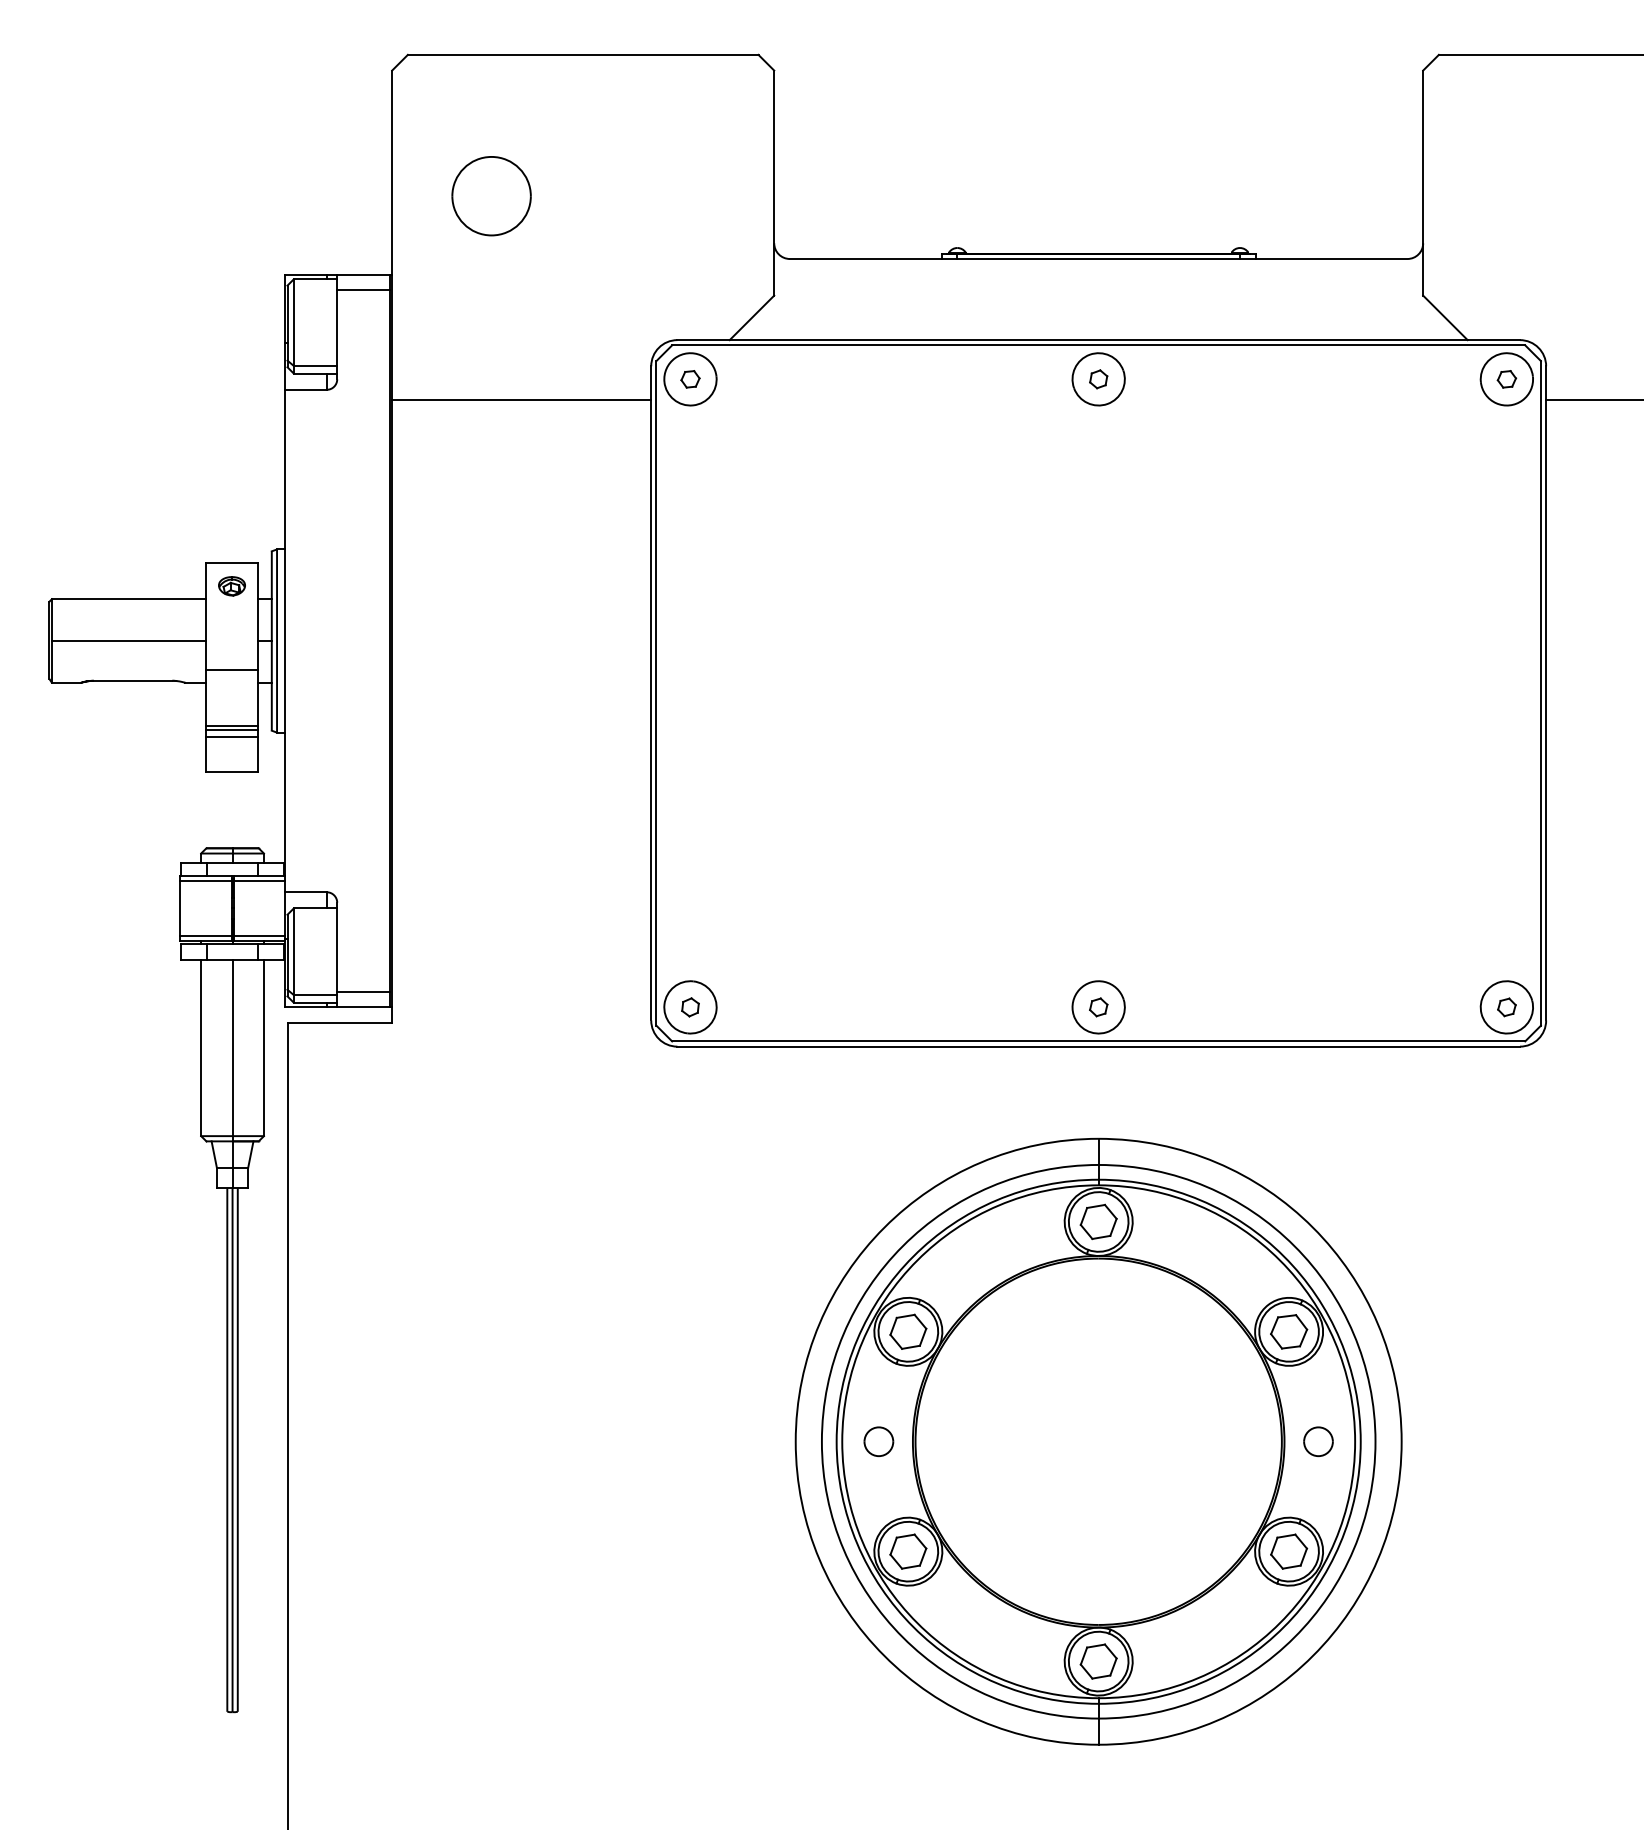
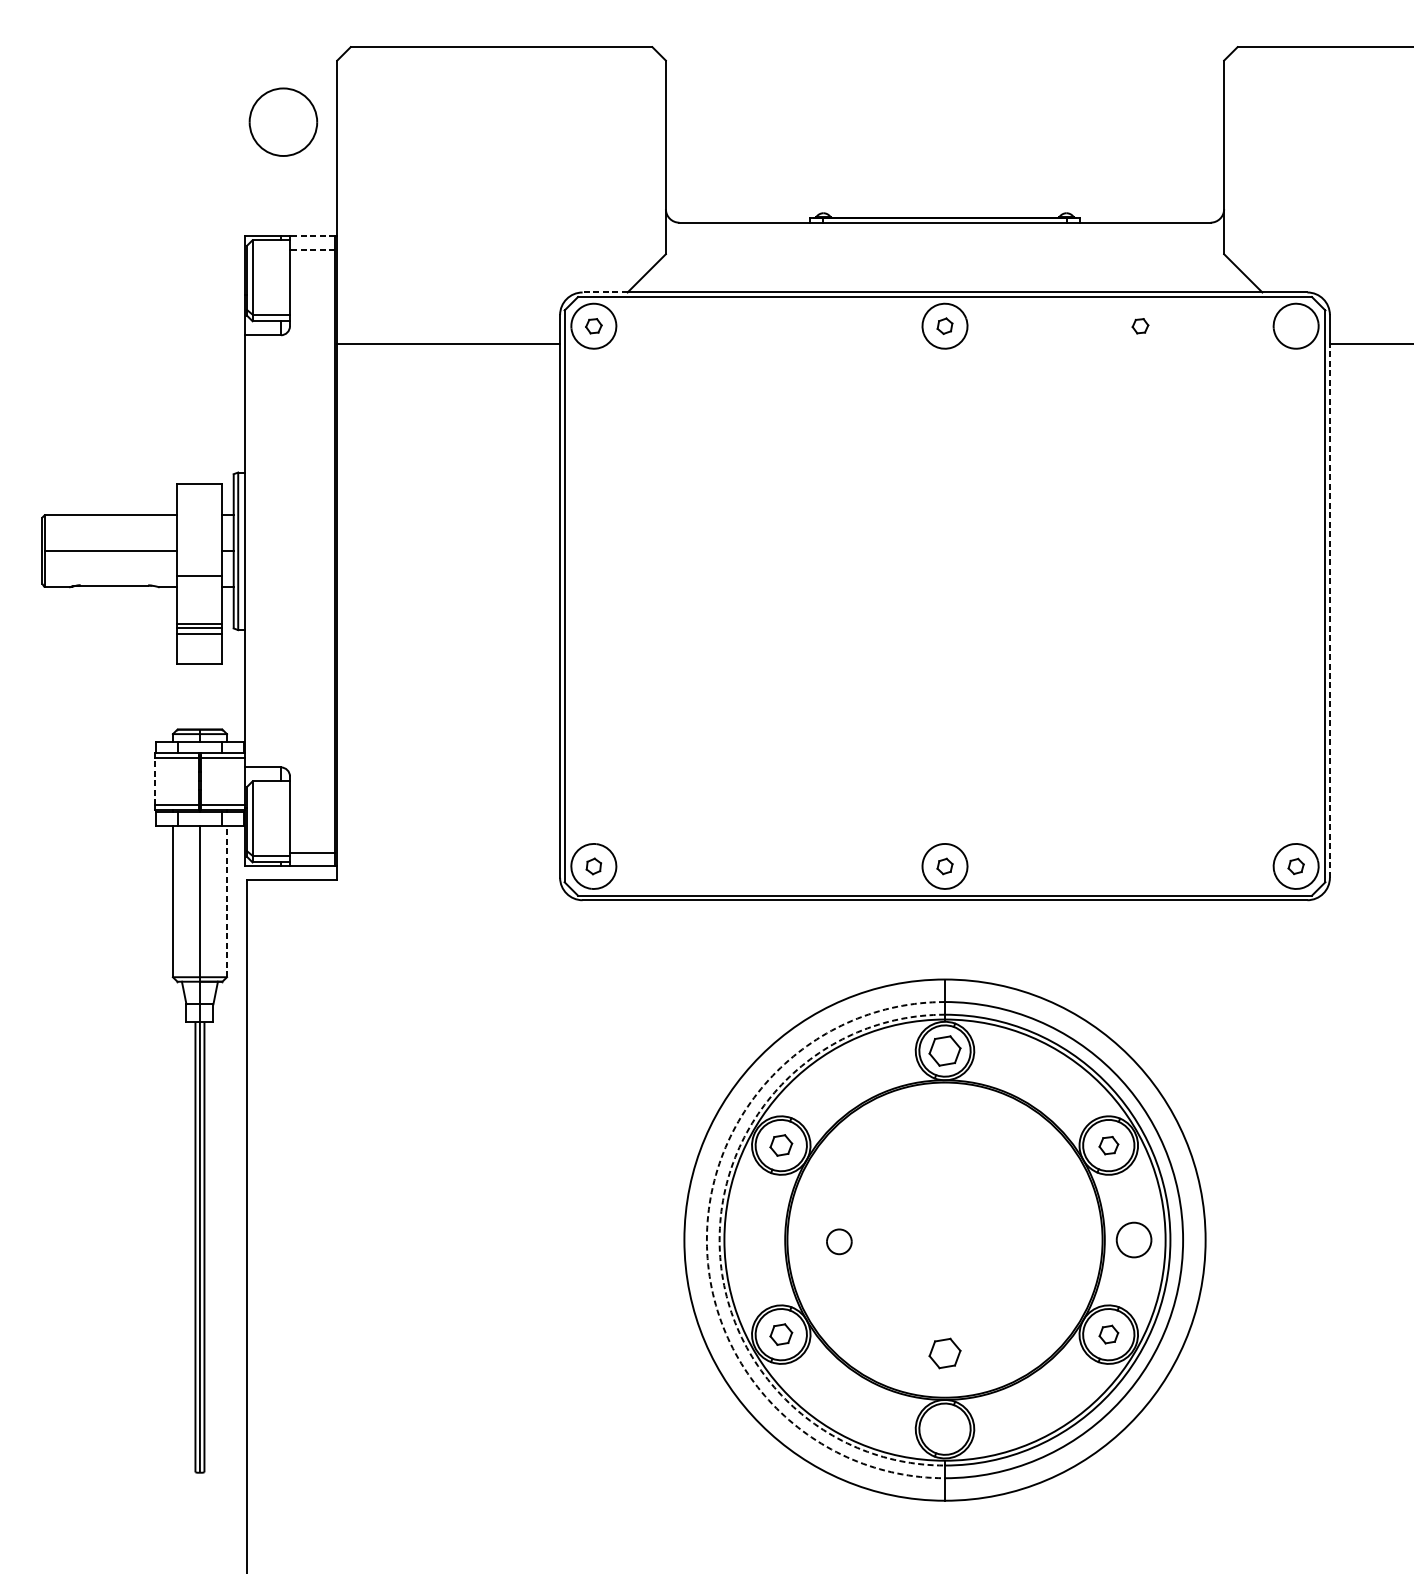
part: (491, 196) -> (283, 122), moved
line: (362, 274) -> (311, 236), solid -> dashed
line: (362, 290) -> (311, 249), solid -> dashed
line: (703, 340) -> (605, 292), solid -> dashed
part: (1506, 379) -> (1140, 326), moved
part: (231, 586) -> (199, 504), removed
line: (1546, 709) -> (1330, 610), solid -> dashed
line: (180, 907) -> (155, 780), solid -> dashed
line: (263, 1047) -> (226, 900), solid -> dashed
part: (908, 1331) -> (781, 1145), size x0.7
part: (1289, 1331) -> (1109, 1145), size x0.6
arc: (821, 1441) -> (706, 1239), solid -> dashed
arc: (836, 1441) -> (719, 1239), solid -> dashed
part: (878, 1441) -> (839, 1241), moved
part: (1318, 1441) -> (1134, 1239), size x1.4
part: (908, 1551) -> (781, 1334), size x0.7
part: (1289, 1551) -> (1109, 1334), size x0.6
part: (1098, 1661) -> (944, 1353), moved

